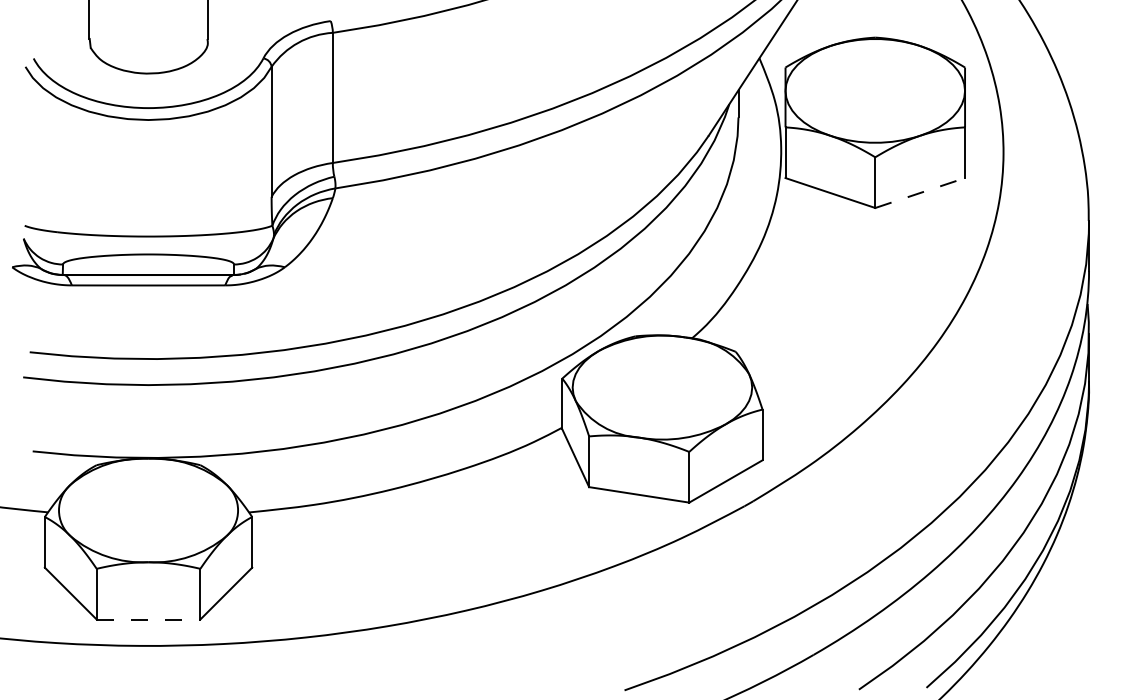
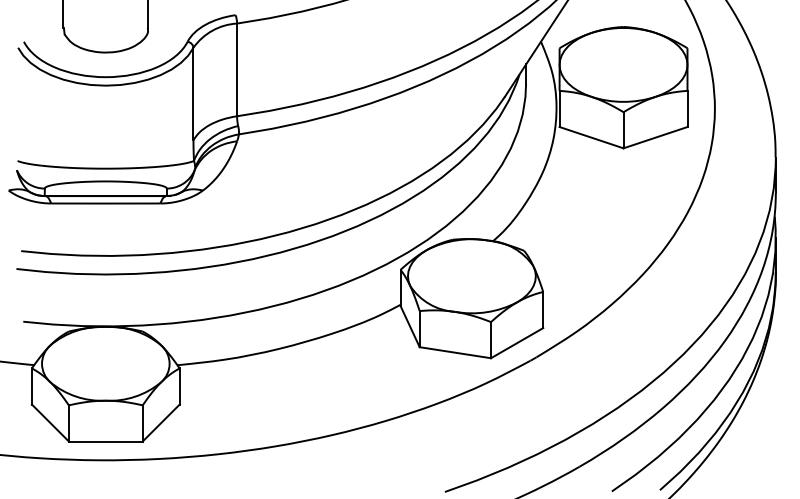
line: (920, 192) -> (655, 137), dashed -> solid
line: (148, 619) -> (105, 441), dashed -> solid

